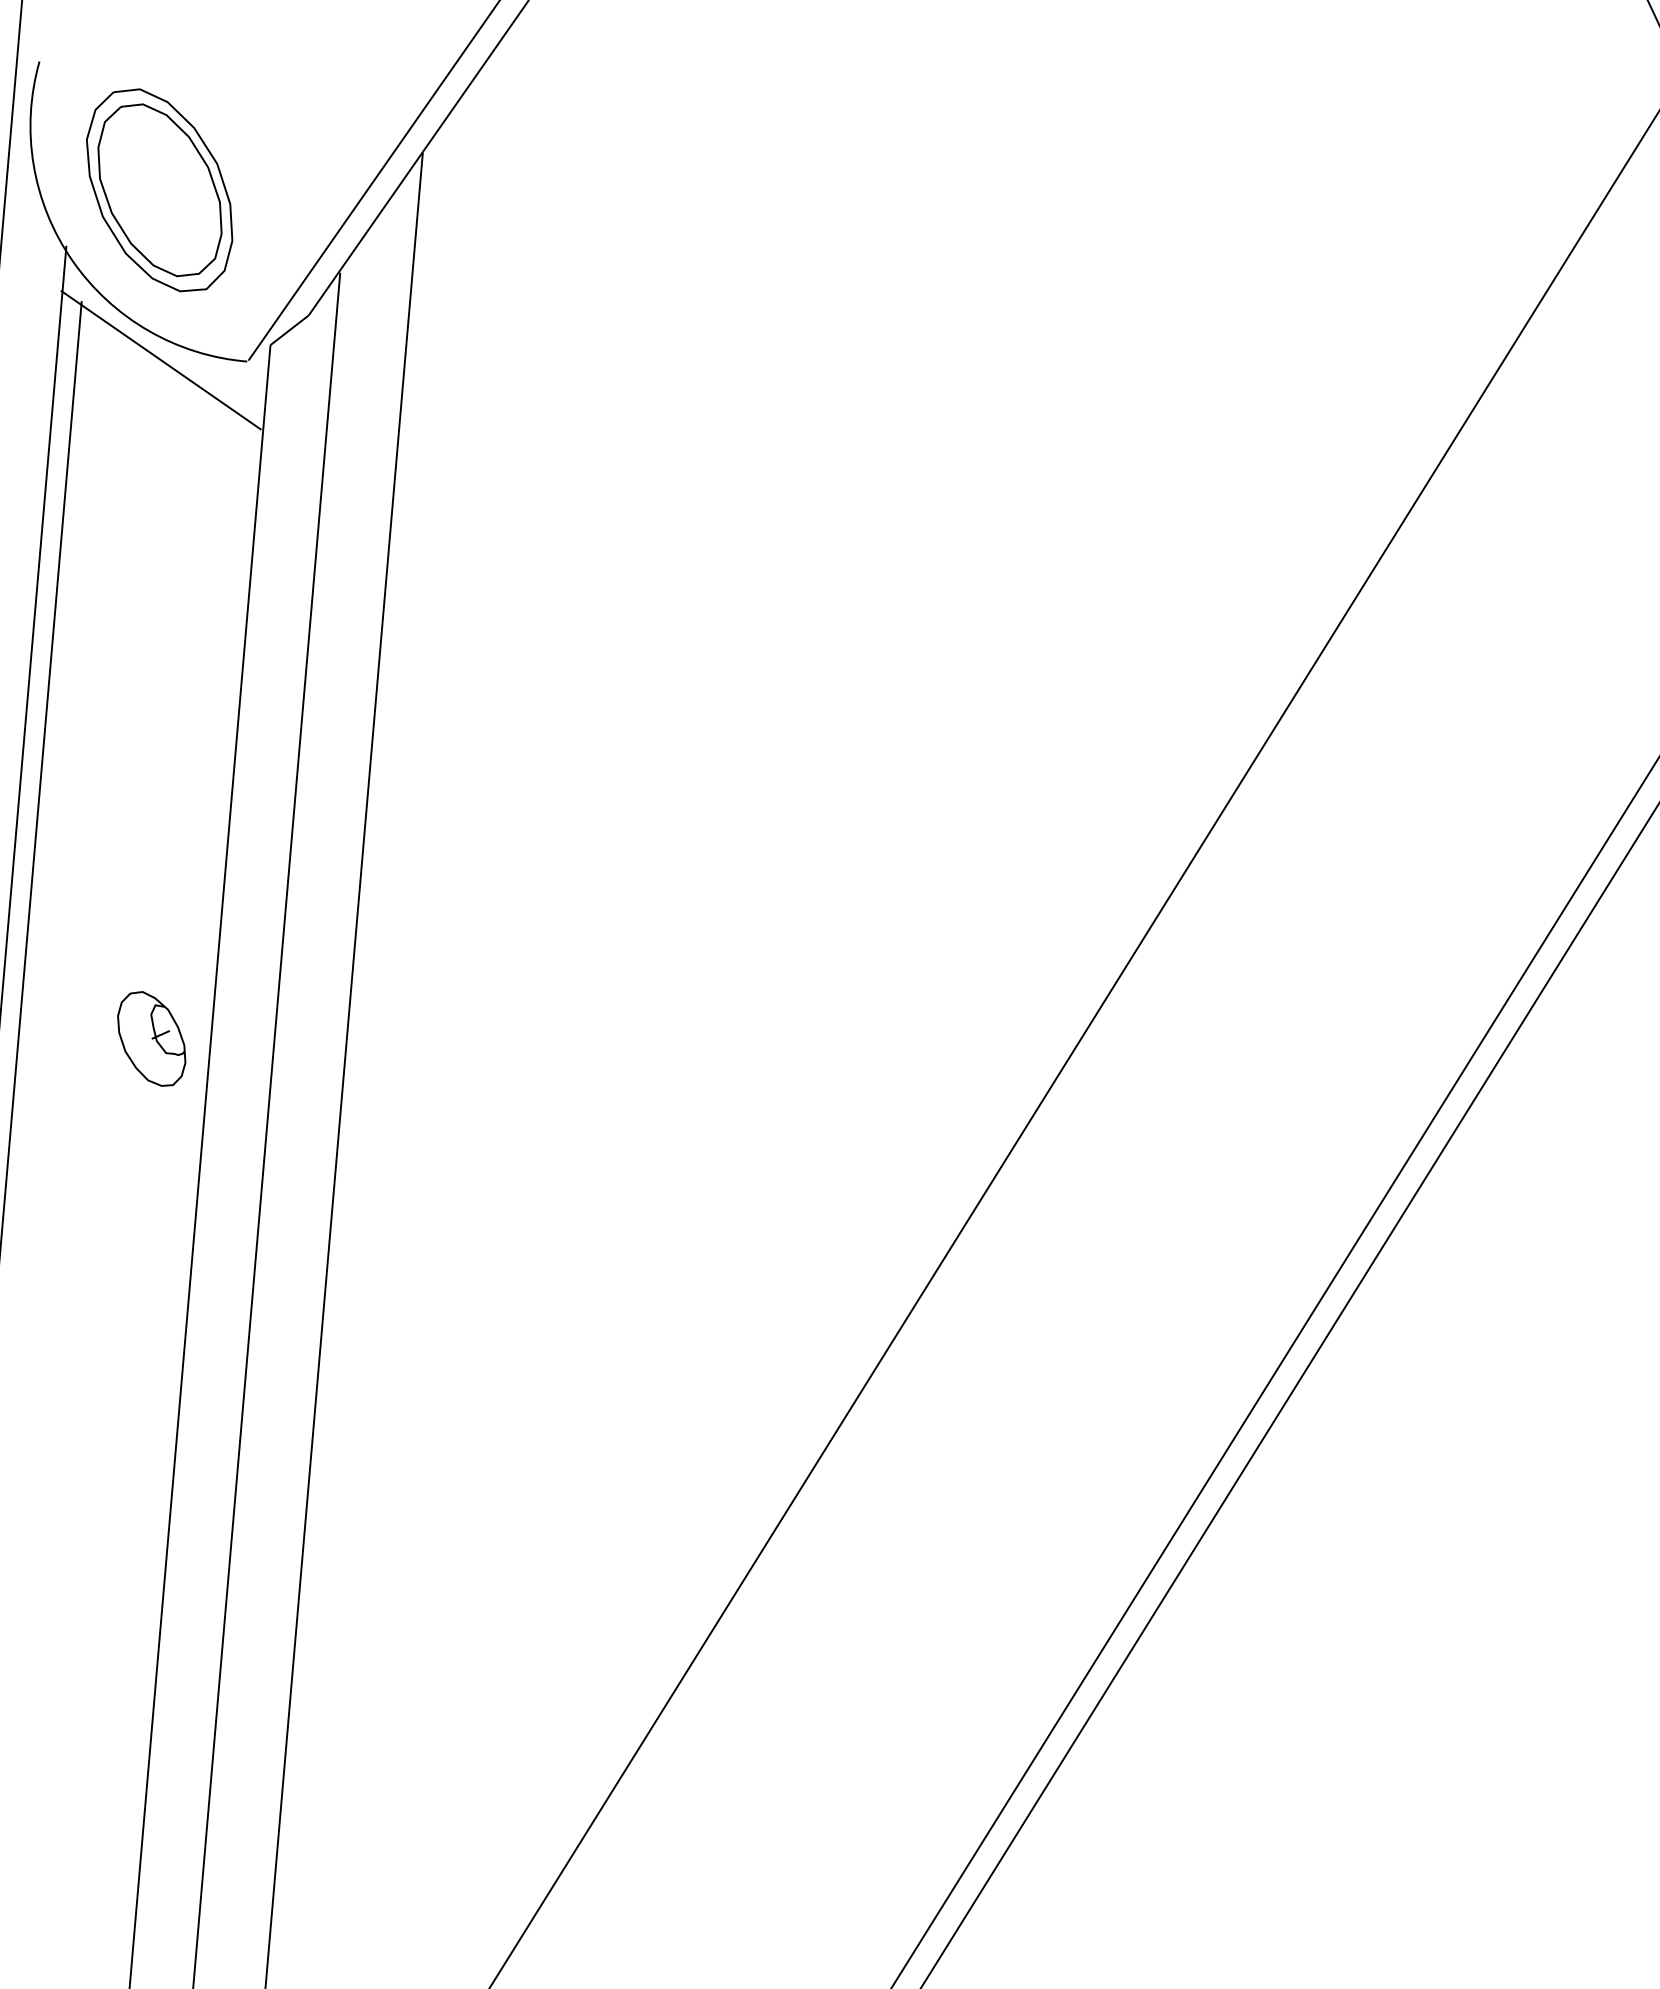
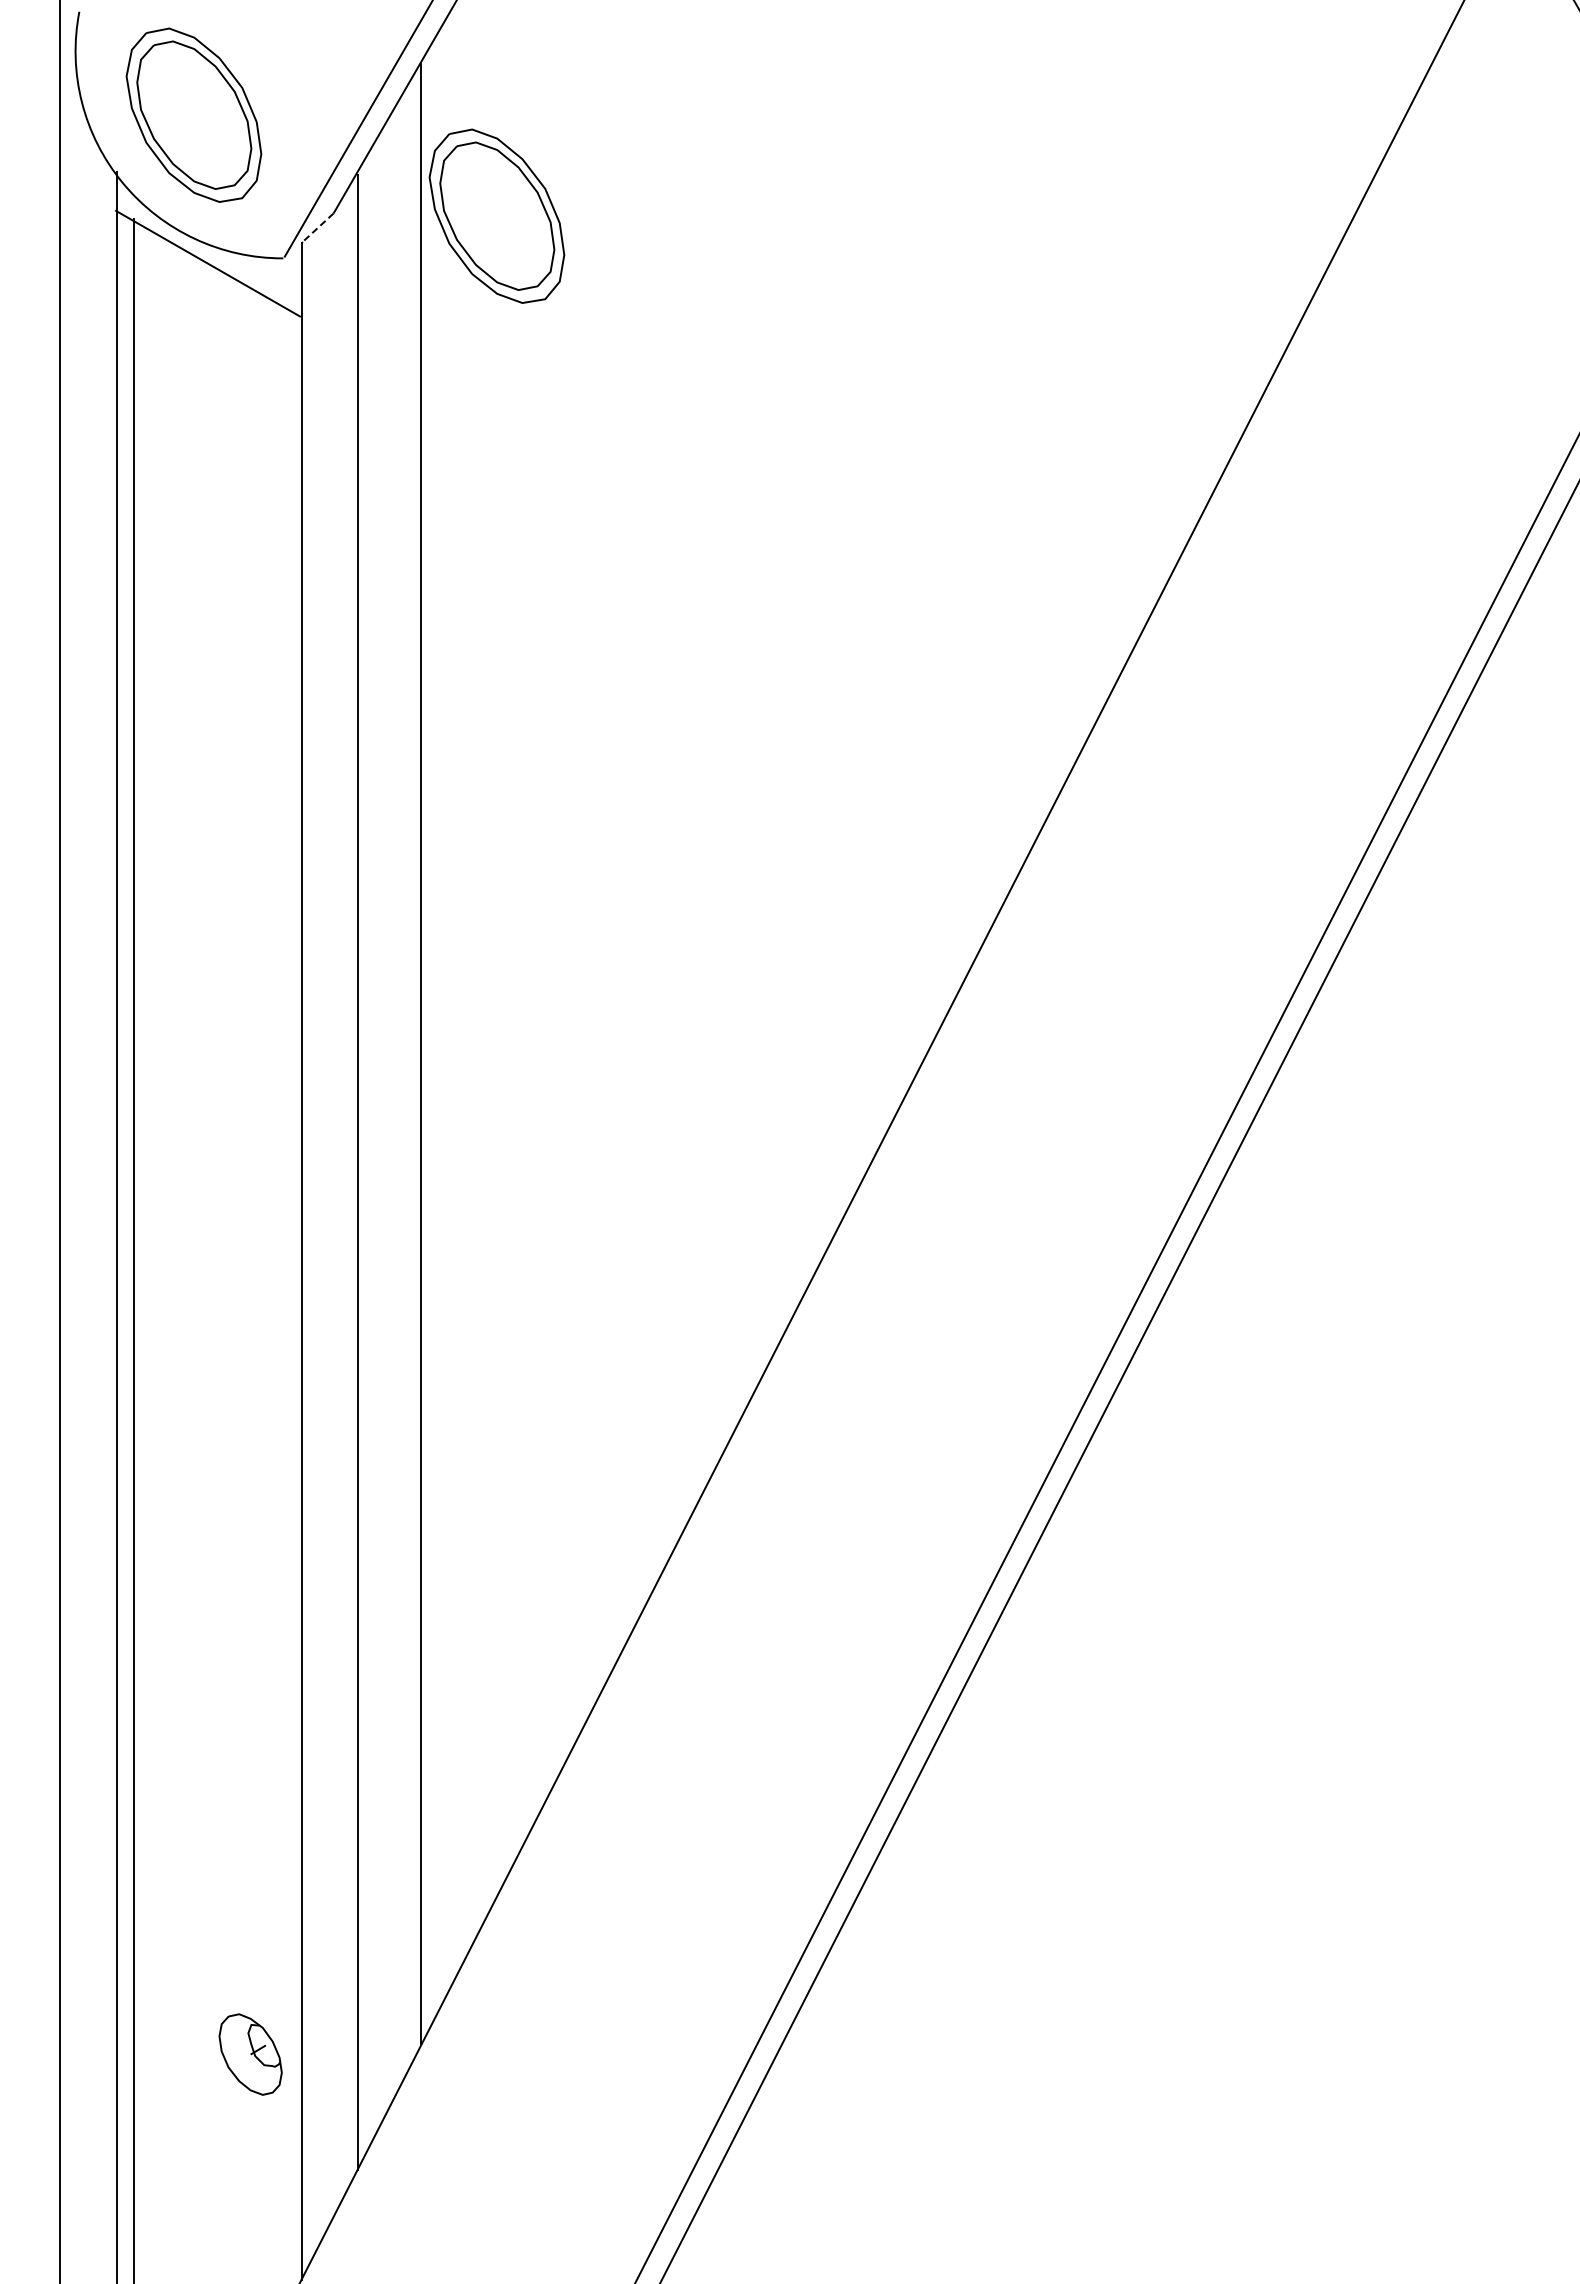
line: (288, 330) -> (317, 228), solid -> dashed
part: (493, 333) -> (496, 215), added
part: (151, 1039) -> (250, 857), removed

